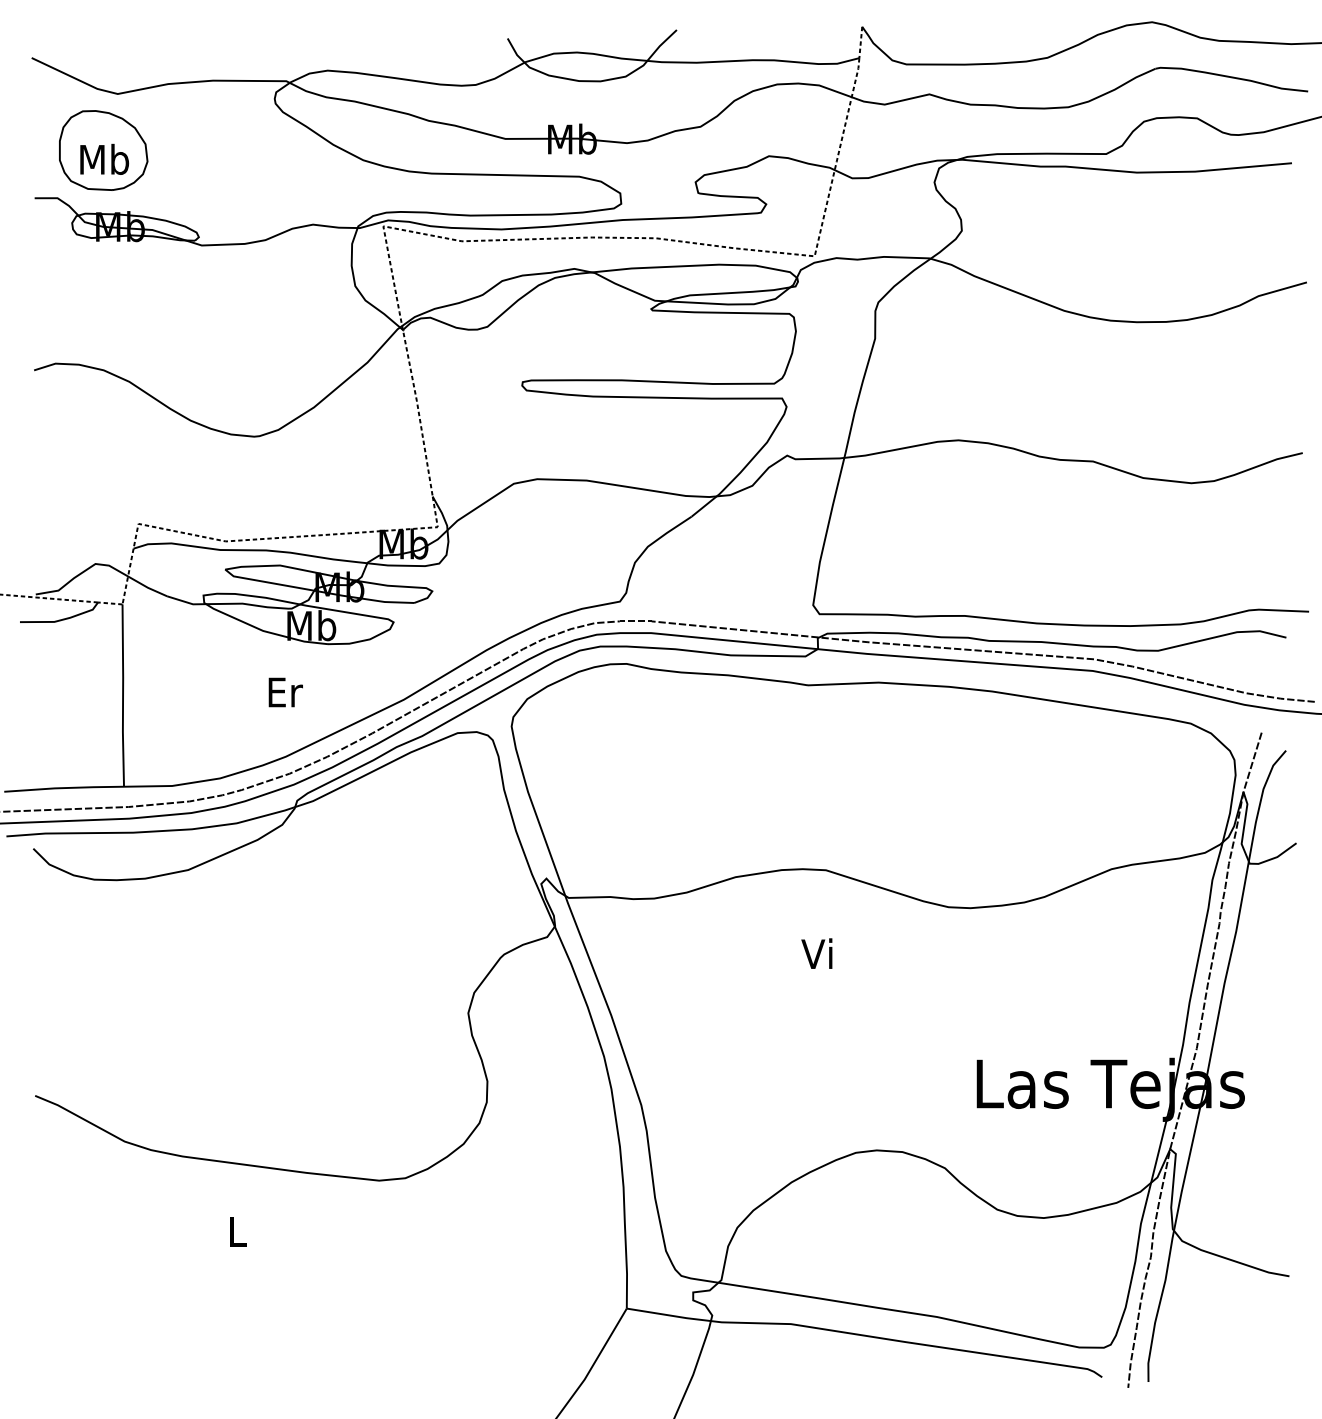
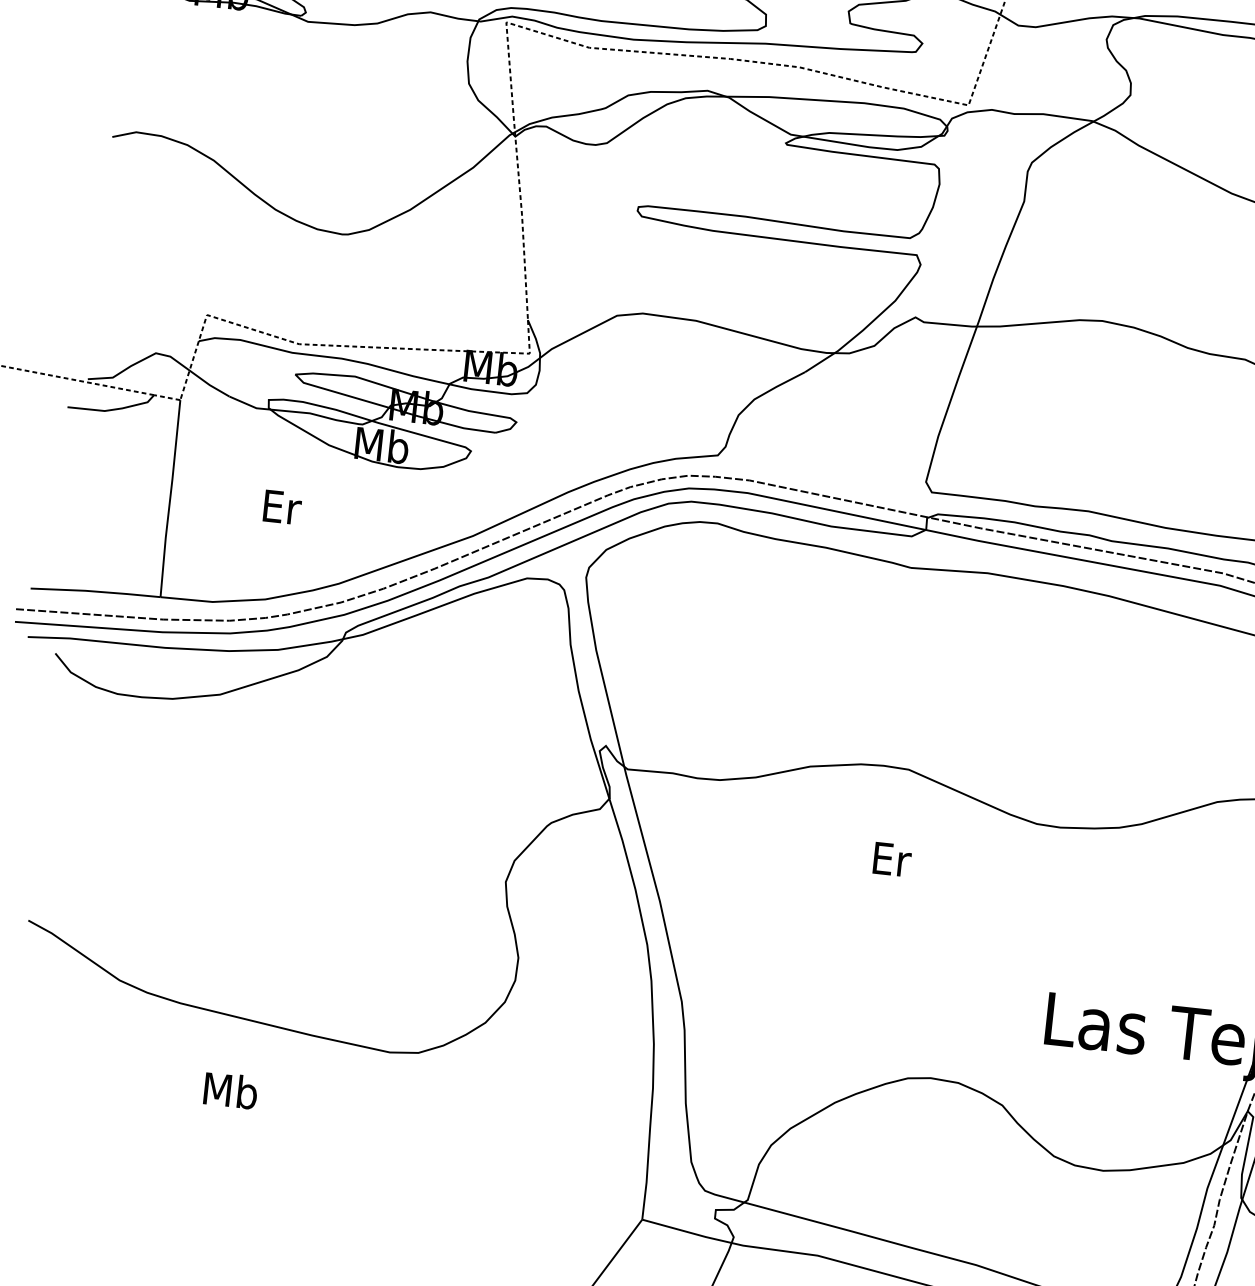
text: (285, 692) -> (282, 507), moved
text: (819, 953) -> (892, 858), Vi -> Er
text: (237, 1230) -> (231, 1089), L -> Mb

